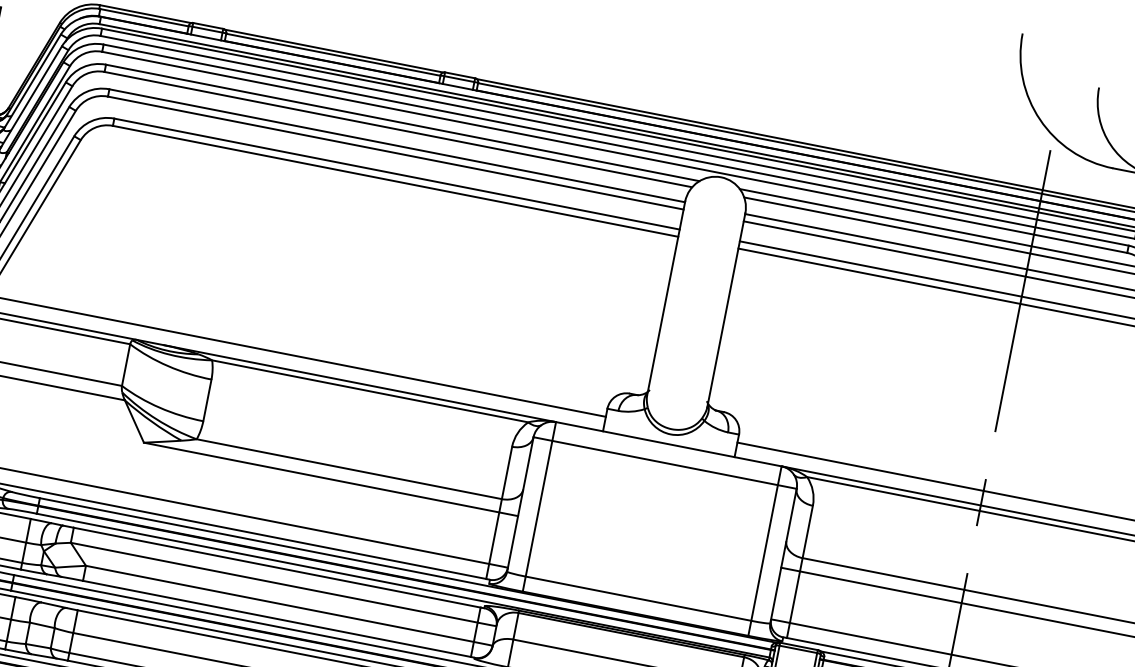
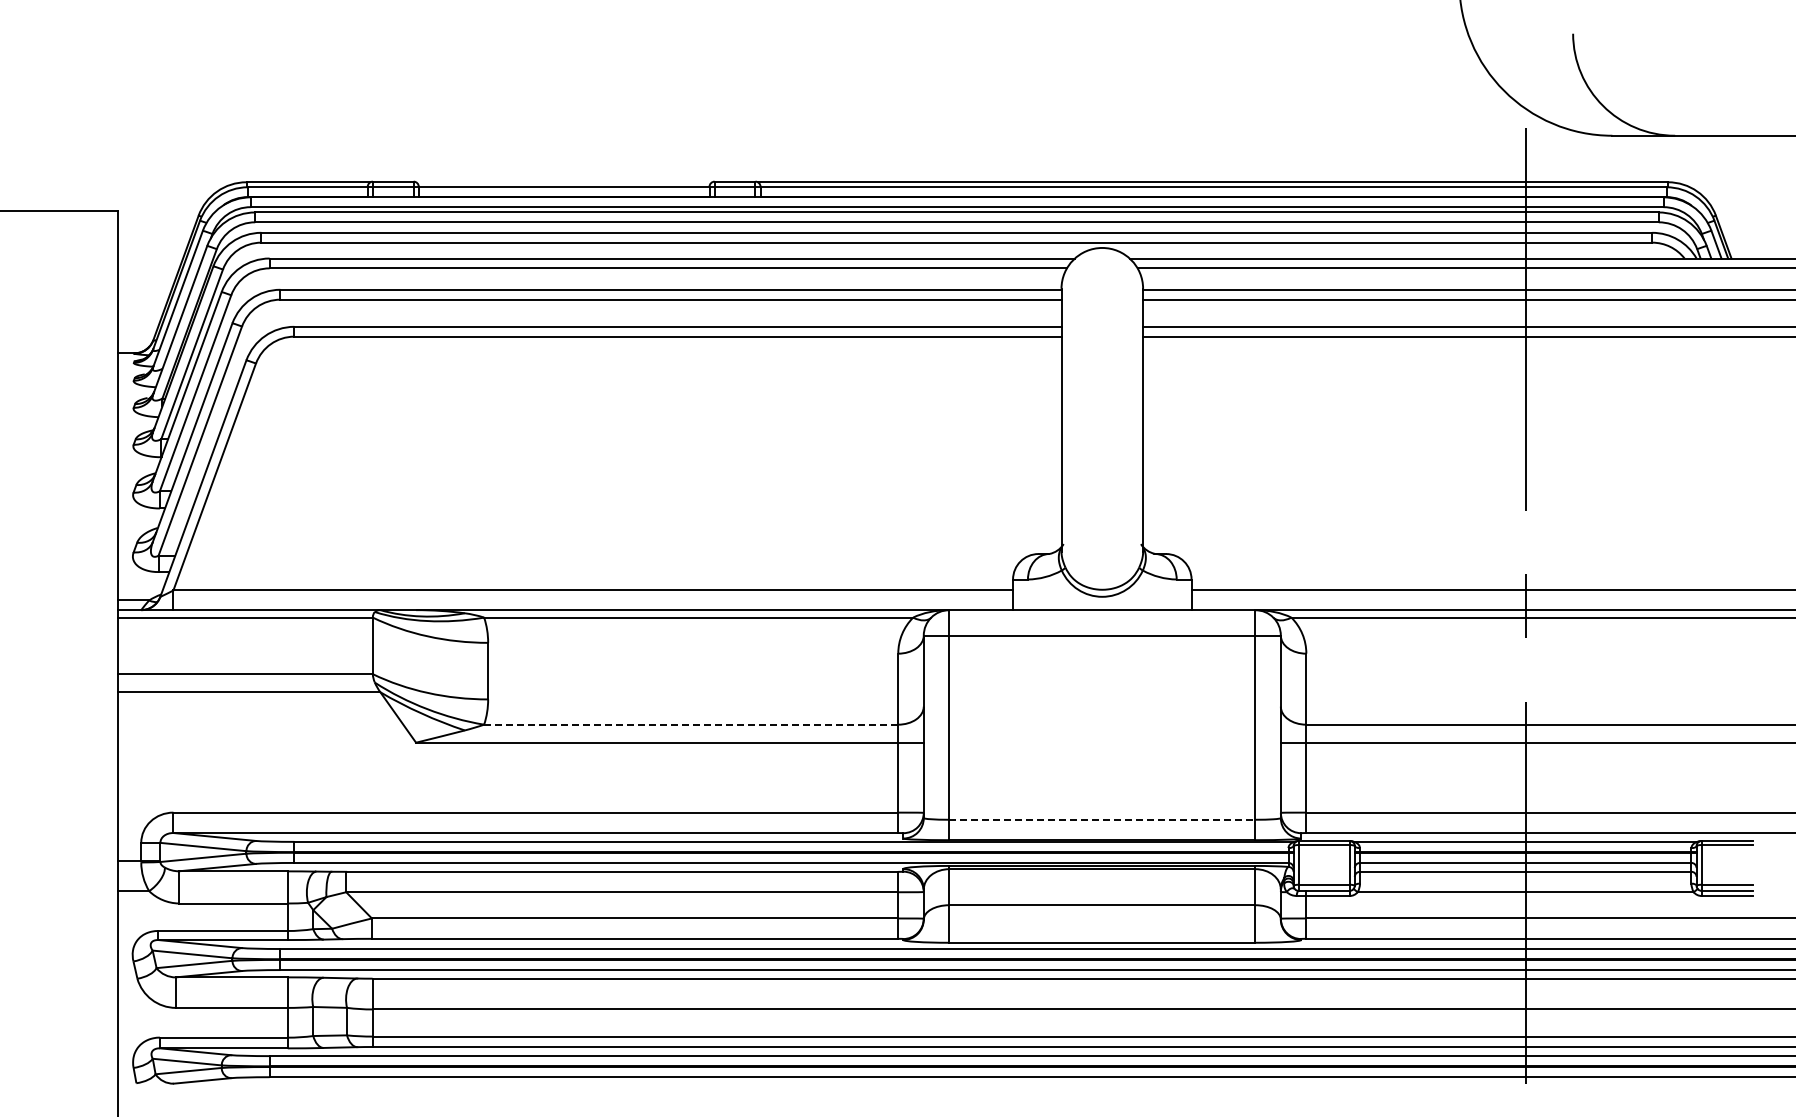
line: (334, 51) -> (564, 182), removed
line: (349, 469) -> (691, 724), solid -> dashed
line: (638, 598) -> (1102, 819), solid -> dashed

